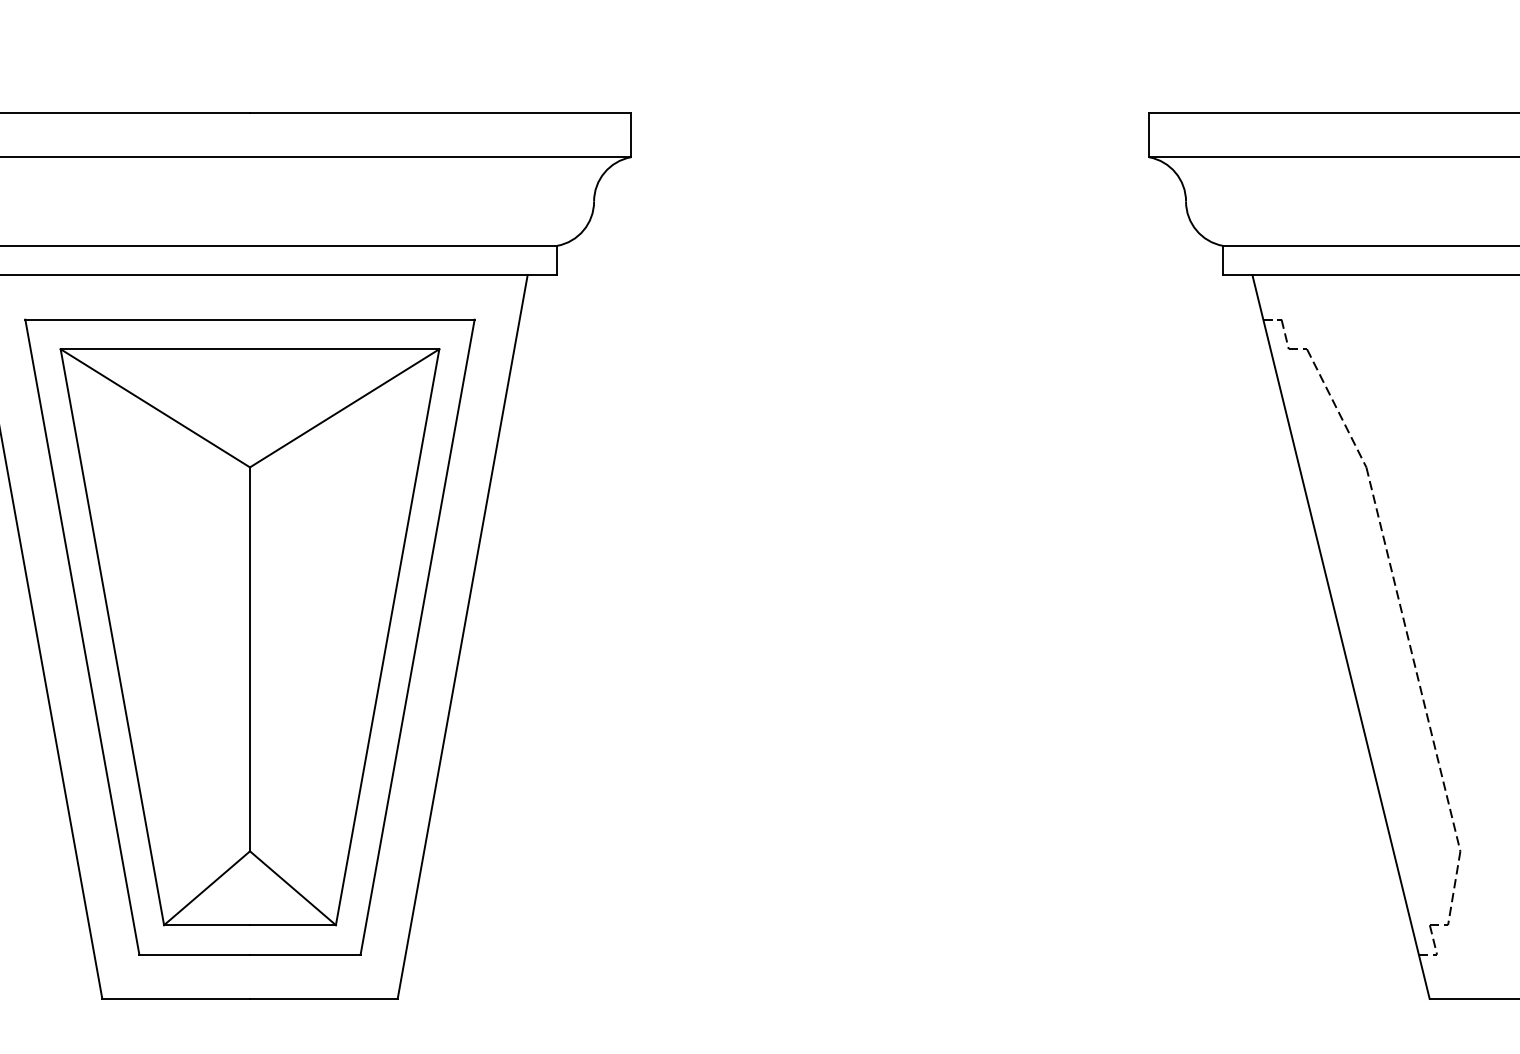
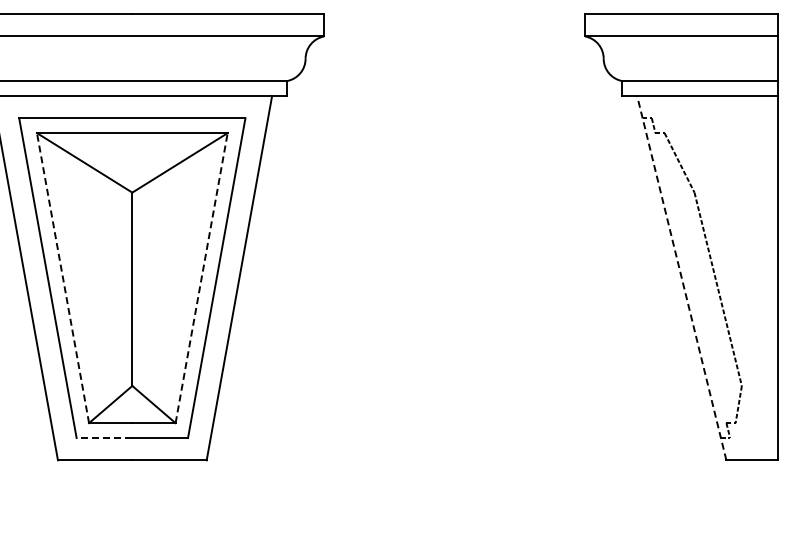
line: (111, 635) -> (62, 277), solid -> dashed
line: (387, 635) -> (201, 277), solid -> dashed
line: (1340, 637) -> (681, 278), solid -> dashed
line: (194, 955) -> (104, 438), solid -> dashed

